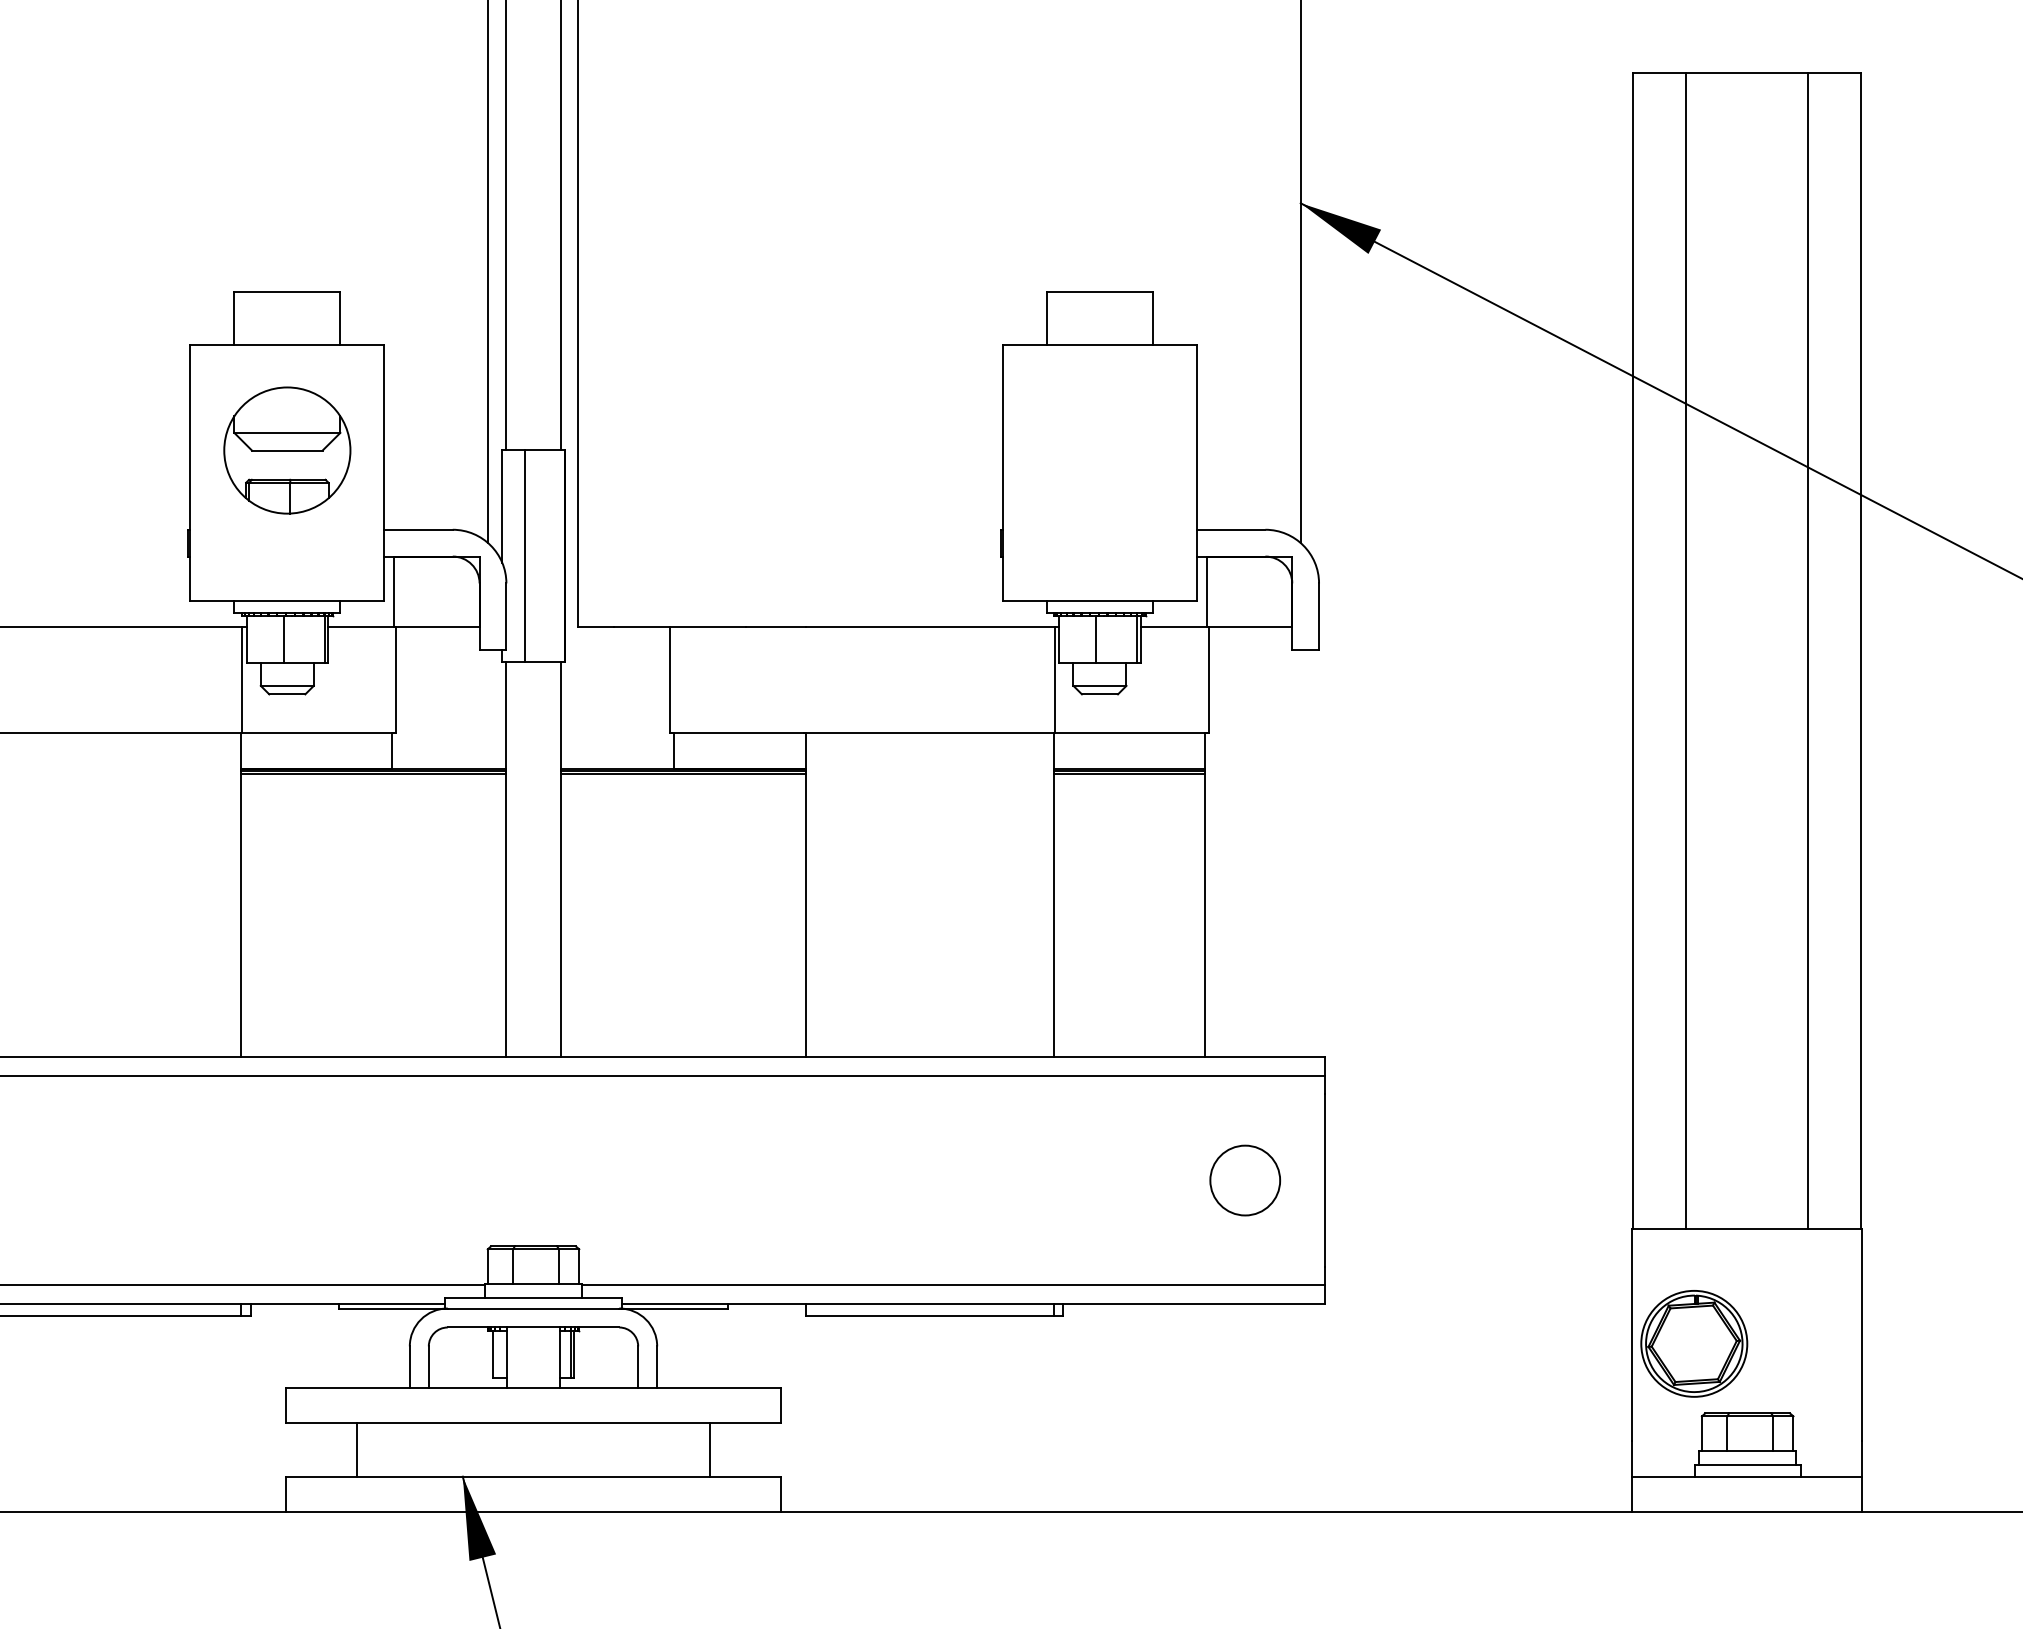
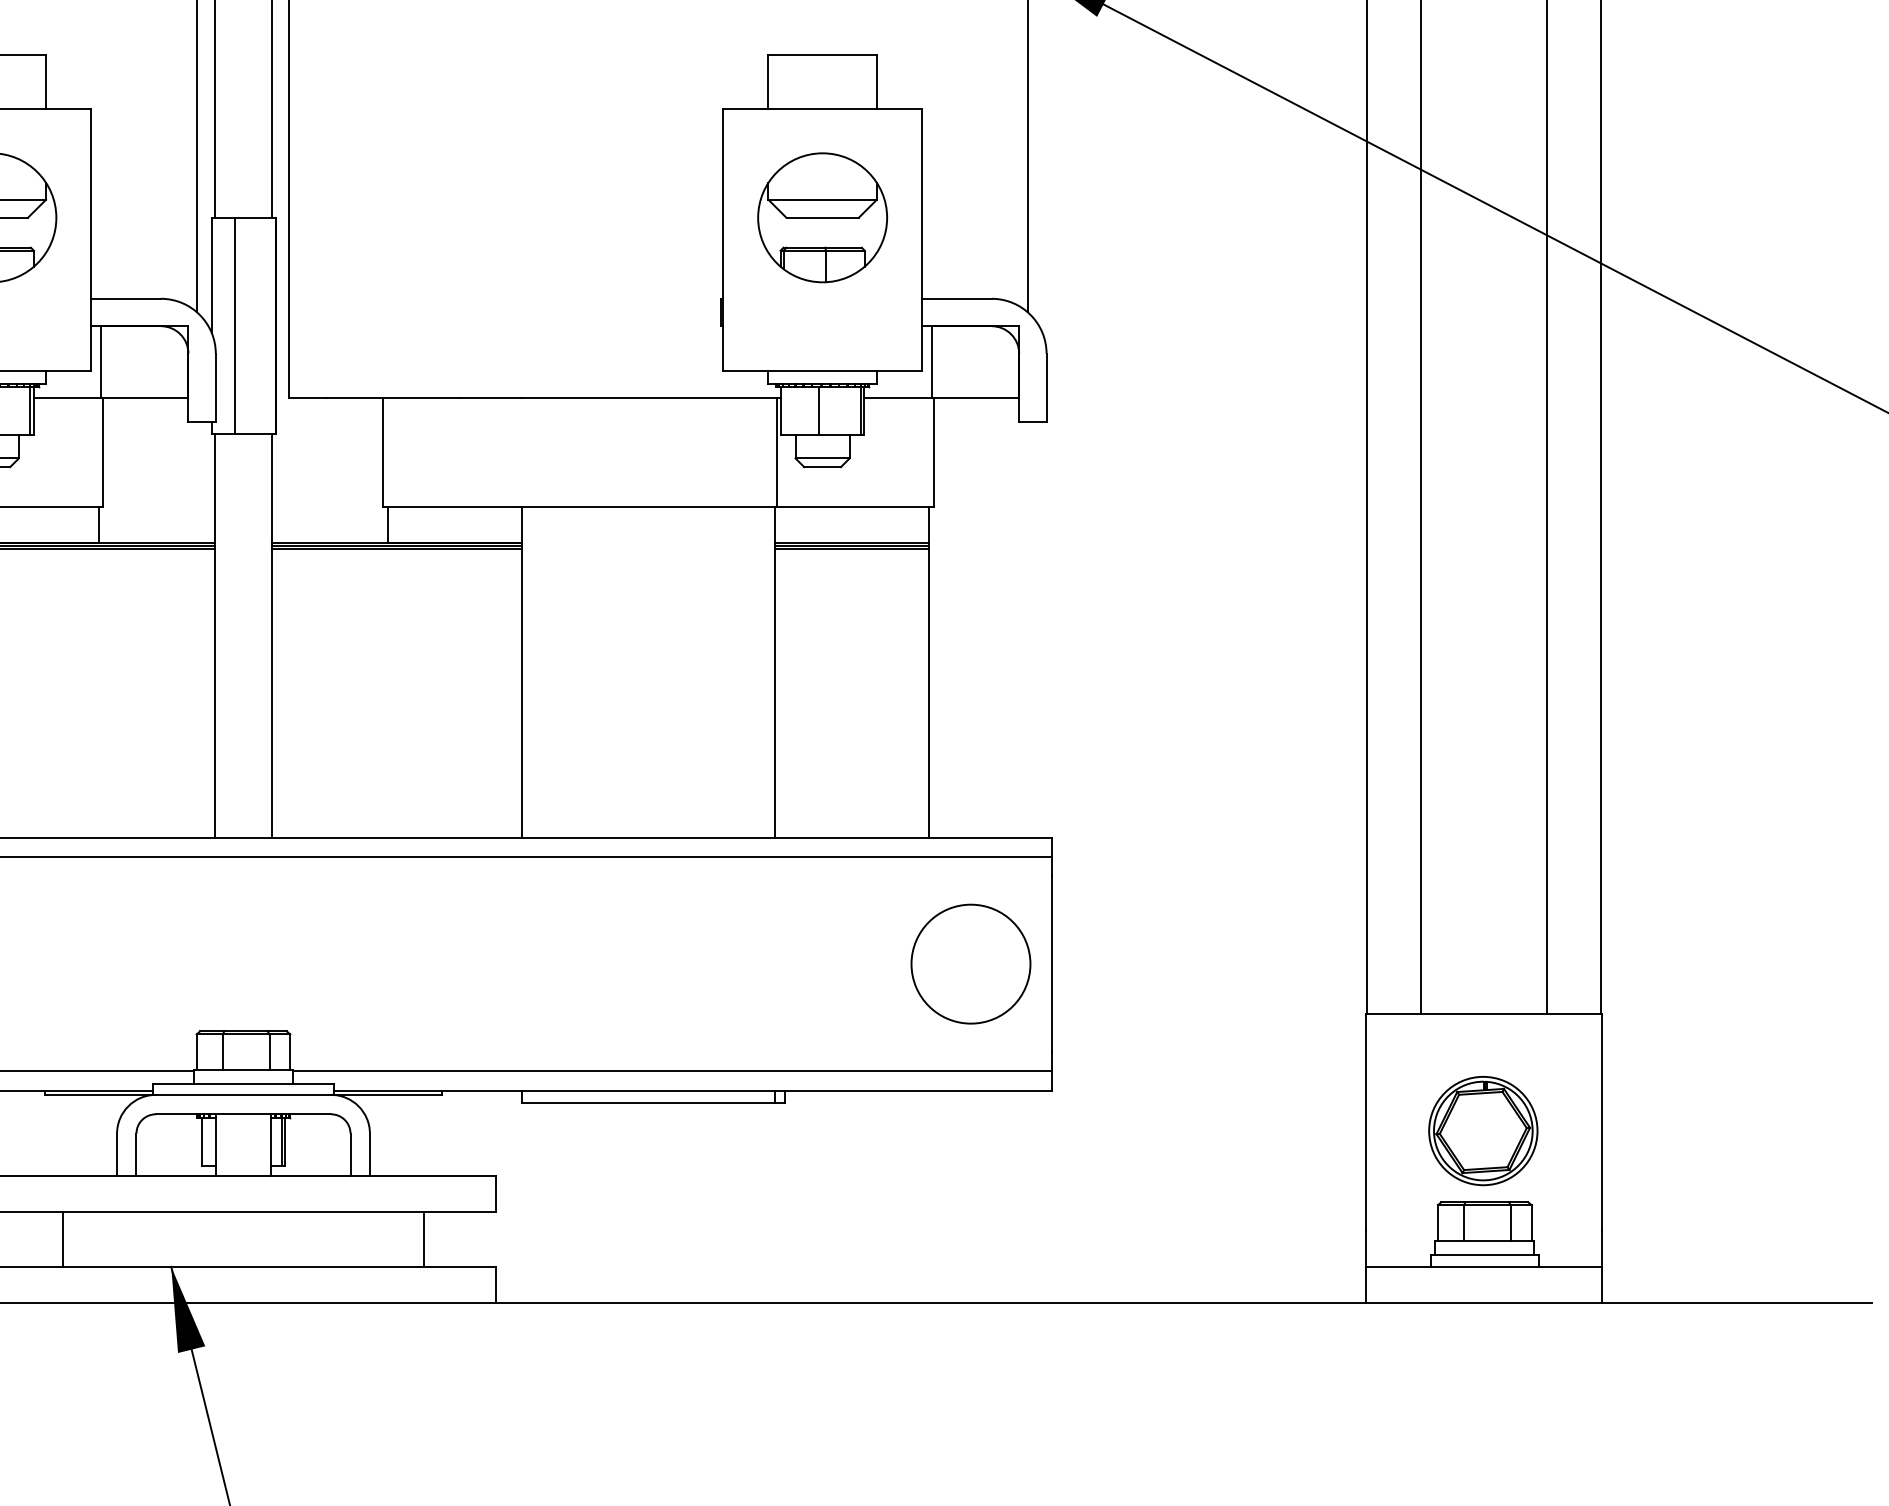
part: (1099, 450) -> (822, 217), added
circle: (1245, 1180) -> (971, 964), size x1.67
part: (1694, 1343) -> (1483, 1130), moved

